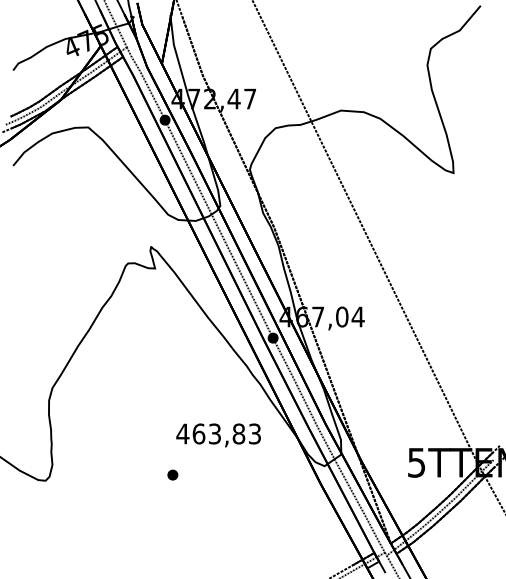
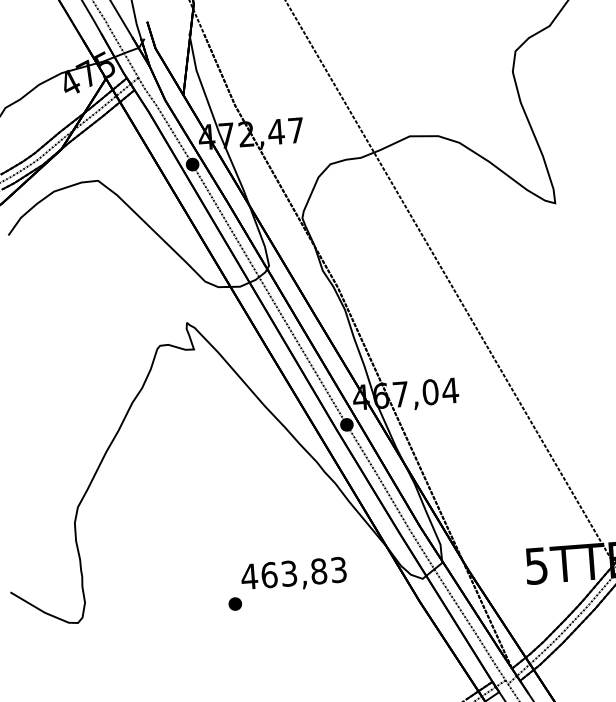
text: (218, 435) -> (293, 575), moved

